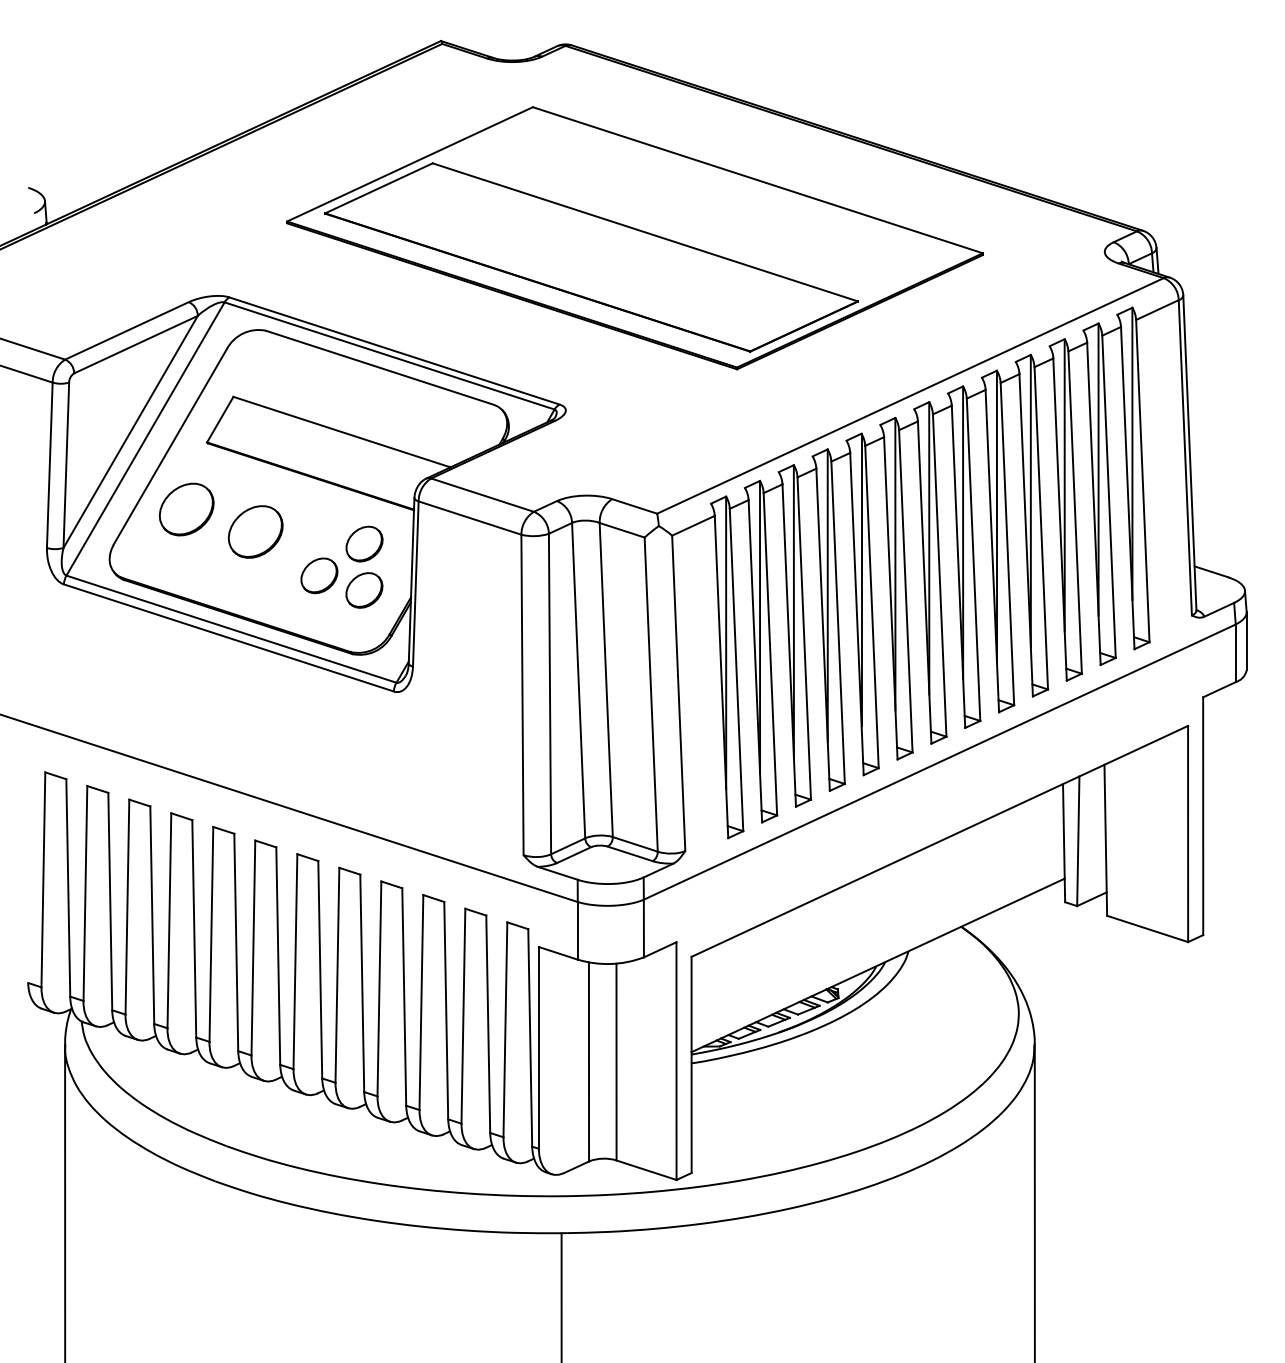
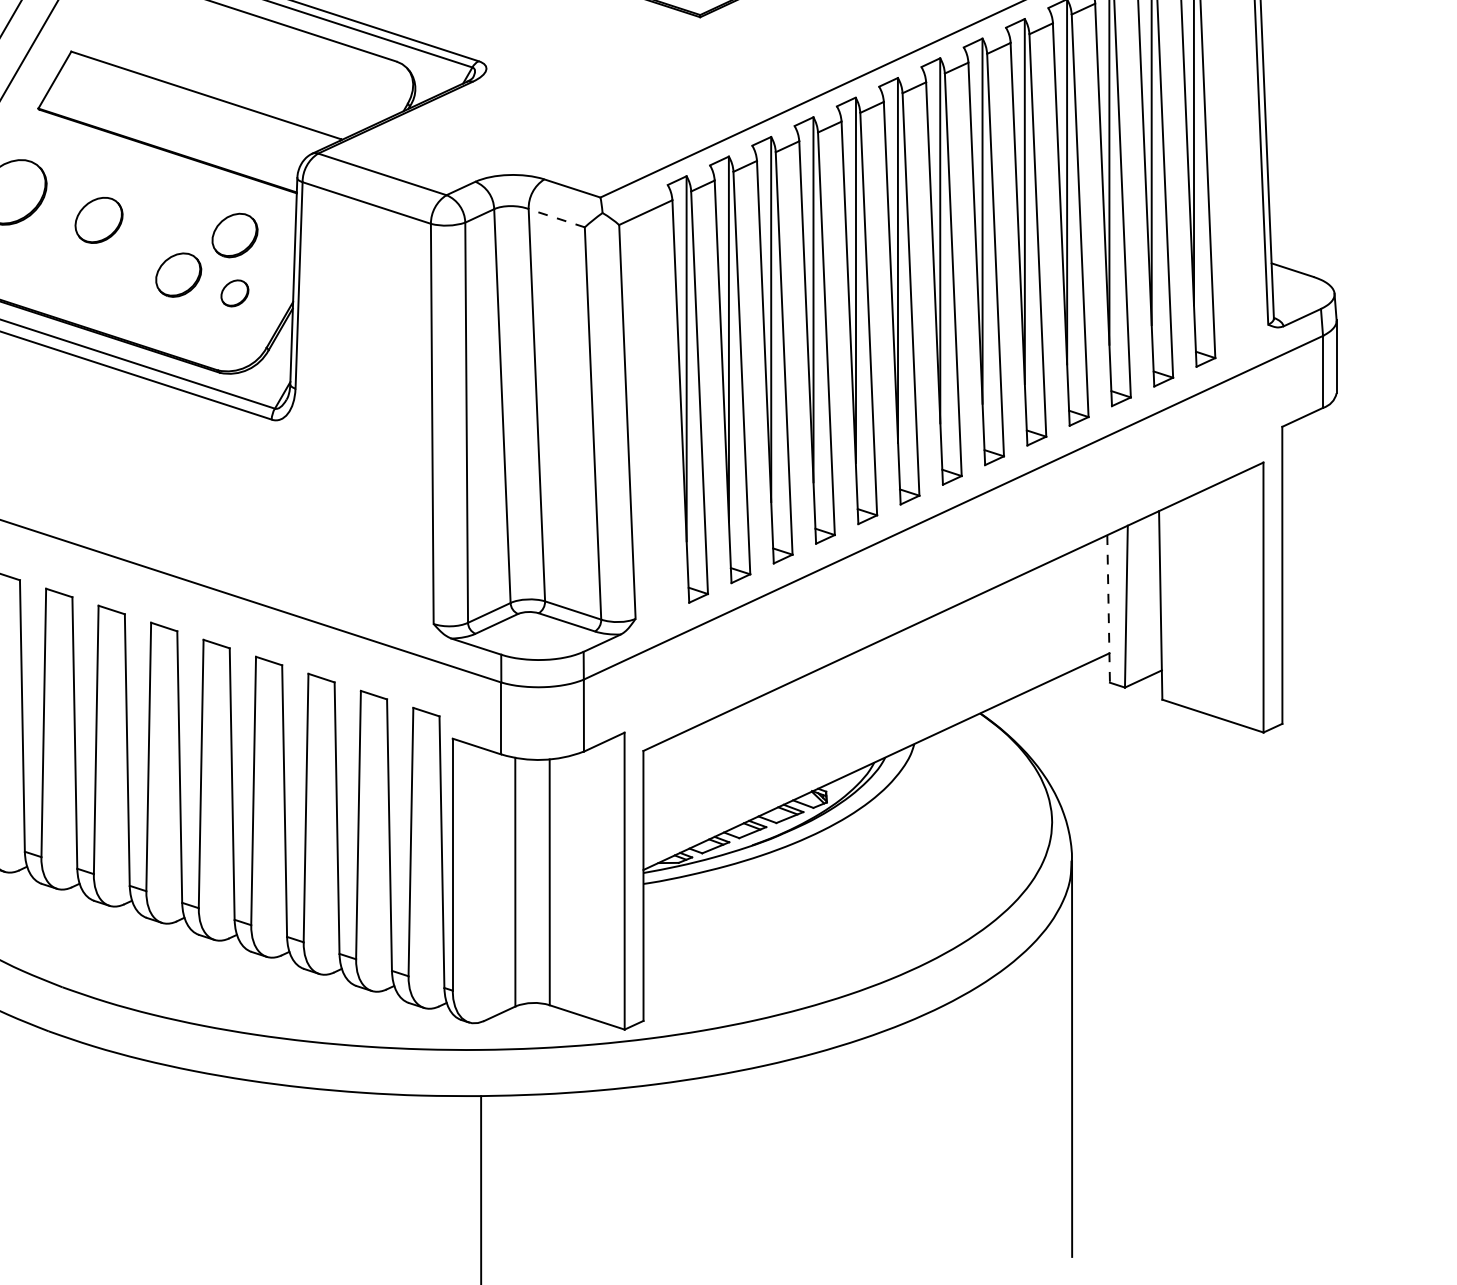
line: (622, 530) -> (557, 218), solid -> dashed
part: (255, 531) -> (98, 219), size x0.7
part: (364, 590) -> (234, 293), size x0.6
line: (1064, 843) -> (1109, 609), solid -> dashed

